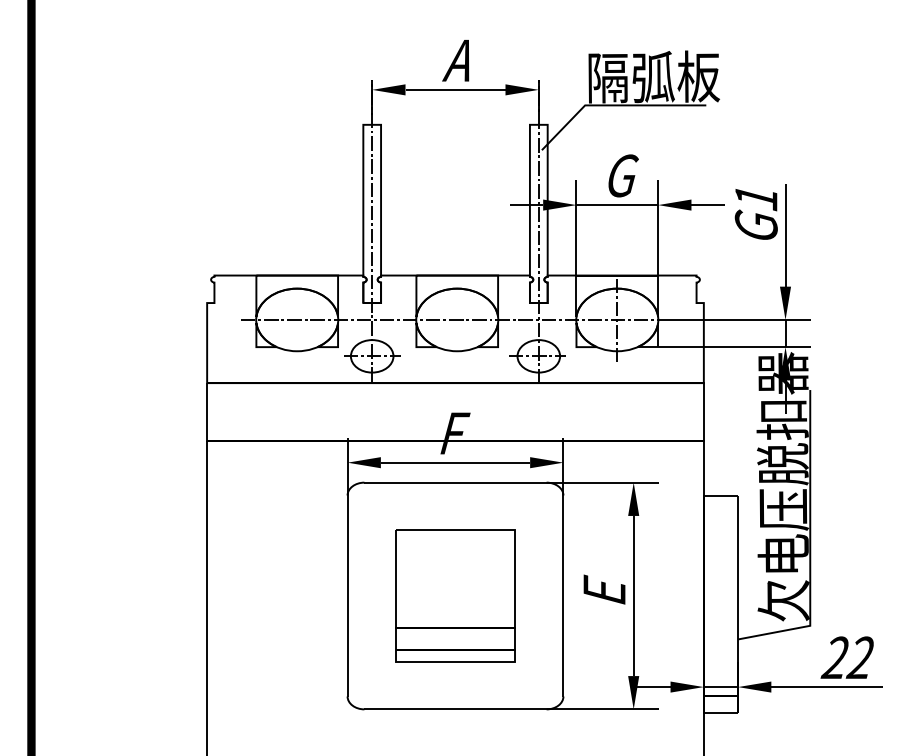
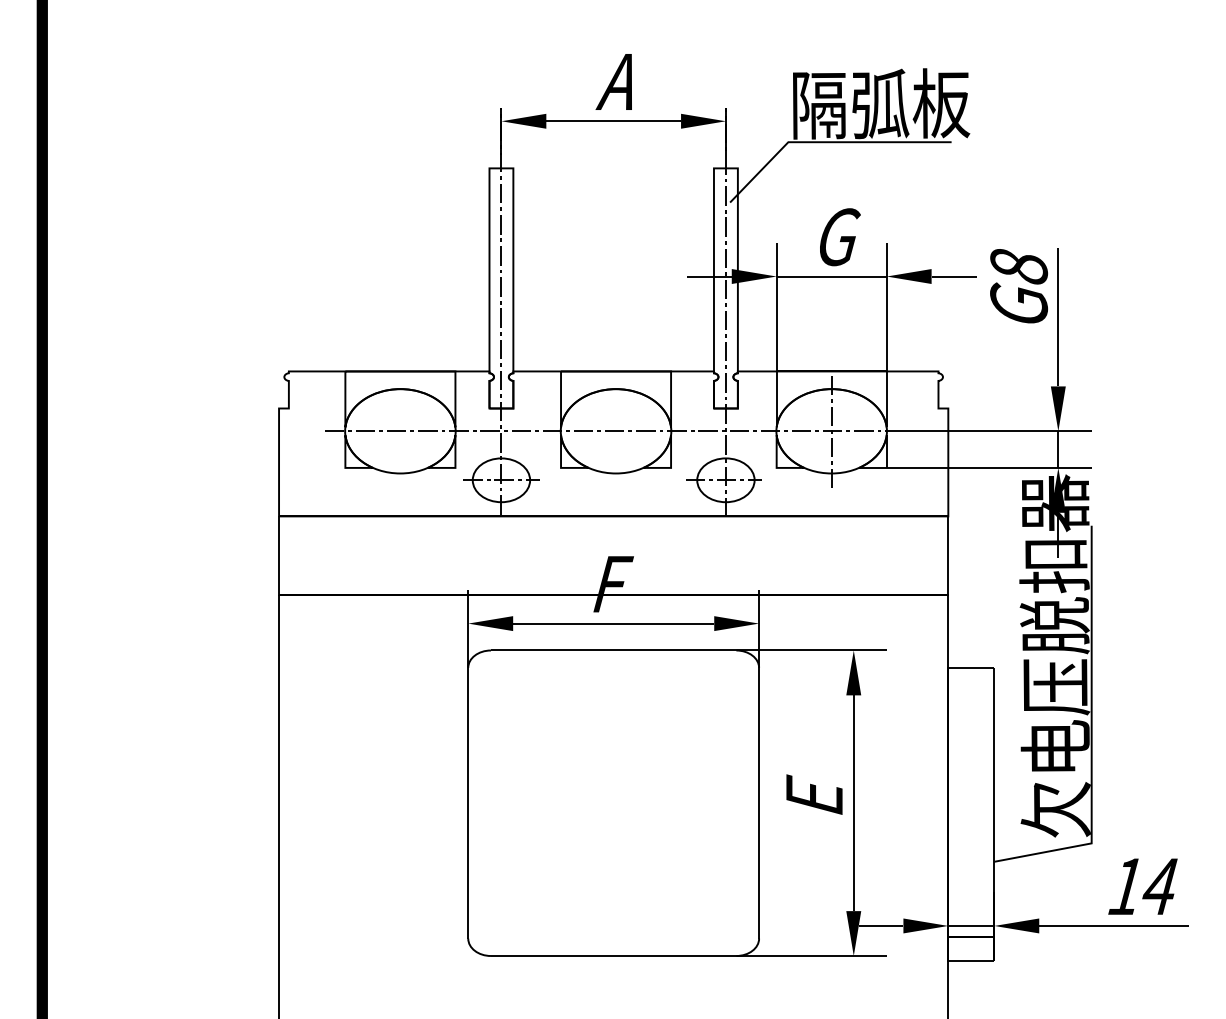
text: (756, 197) -> (1019, 266), G1 -> G8
part: (455, 595) -> (613, 802), removed
text: (846, 657) -> (1140, 886), 22 -> 14

